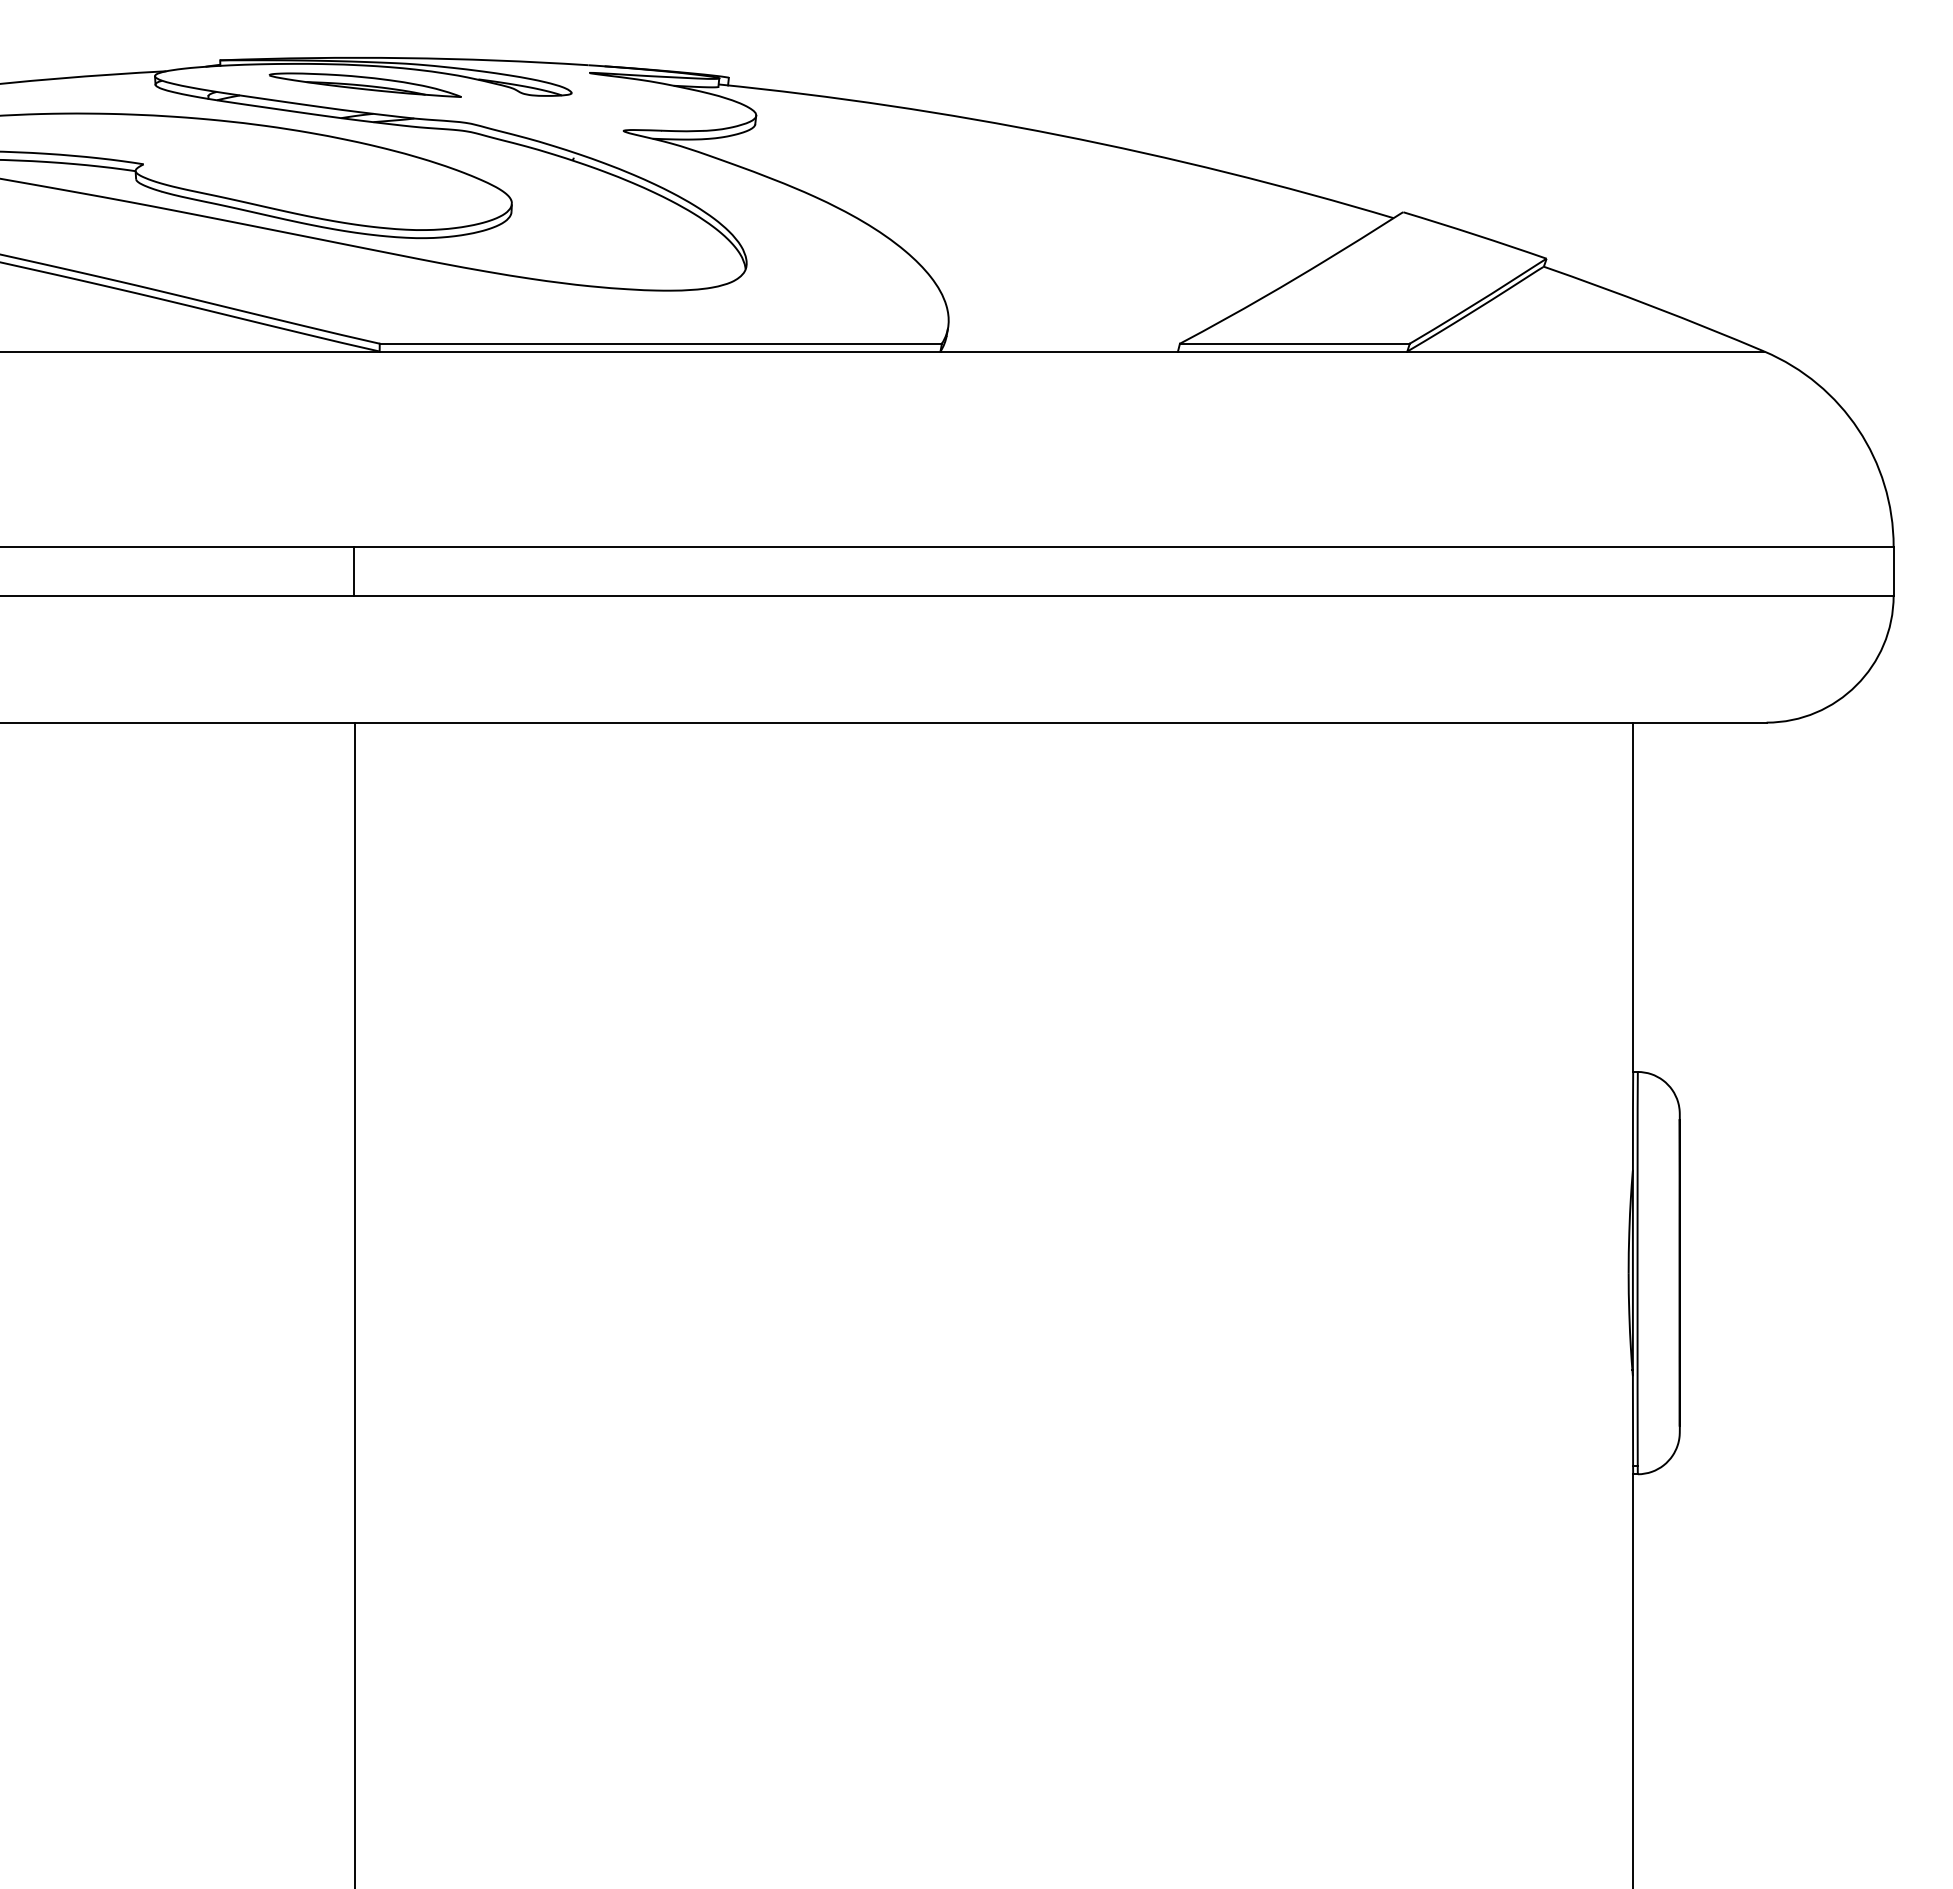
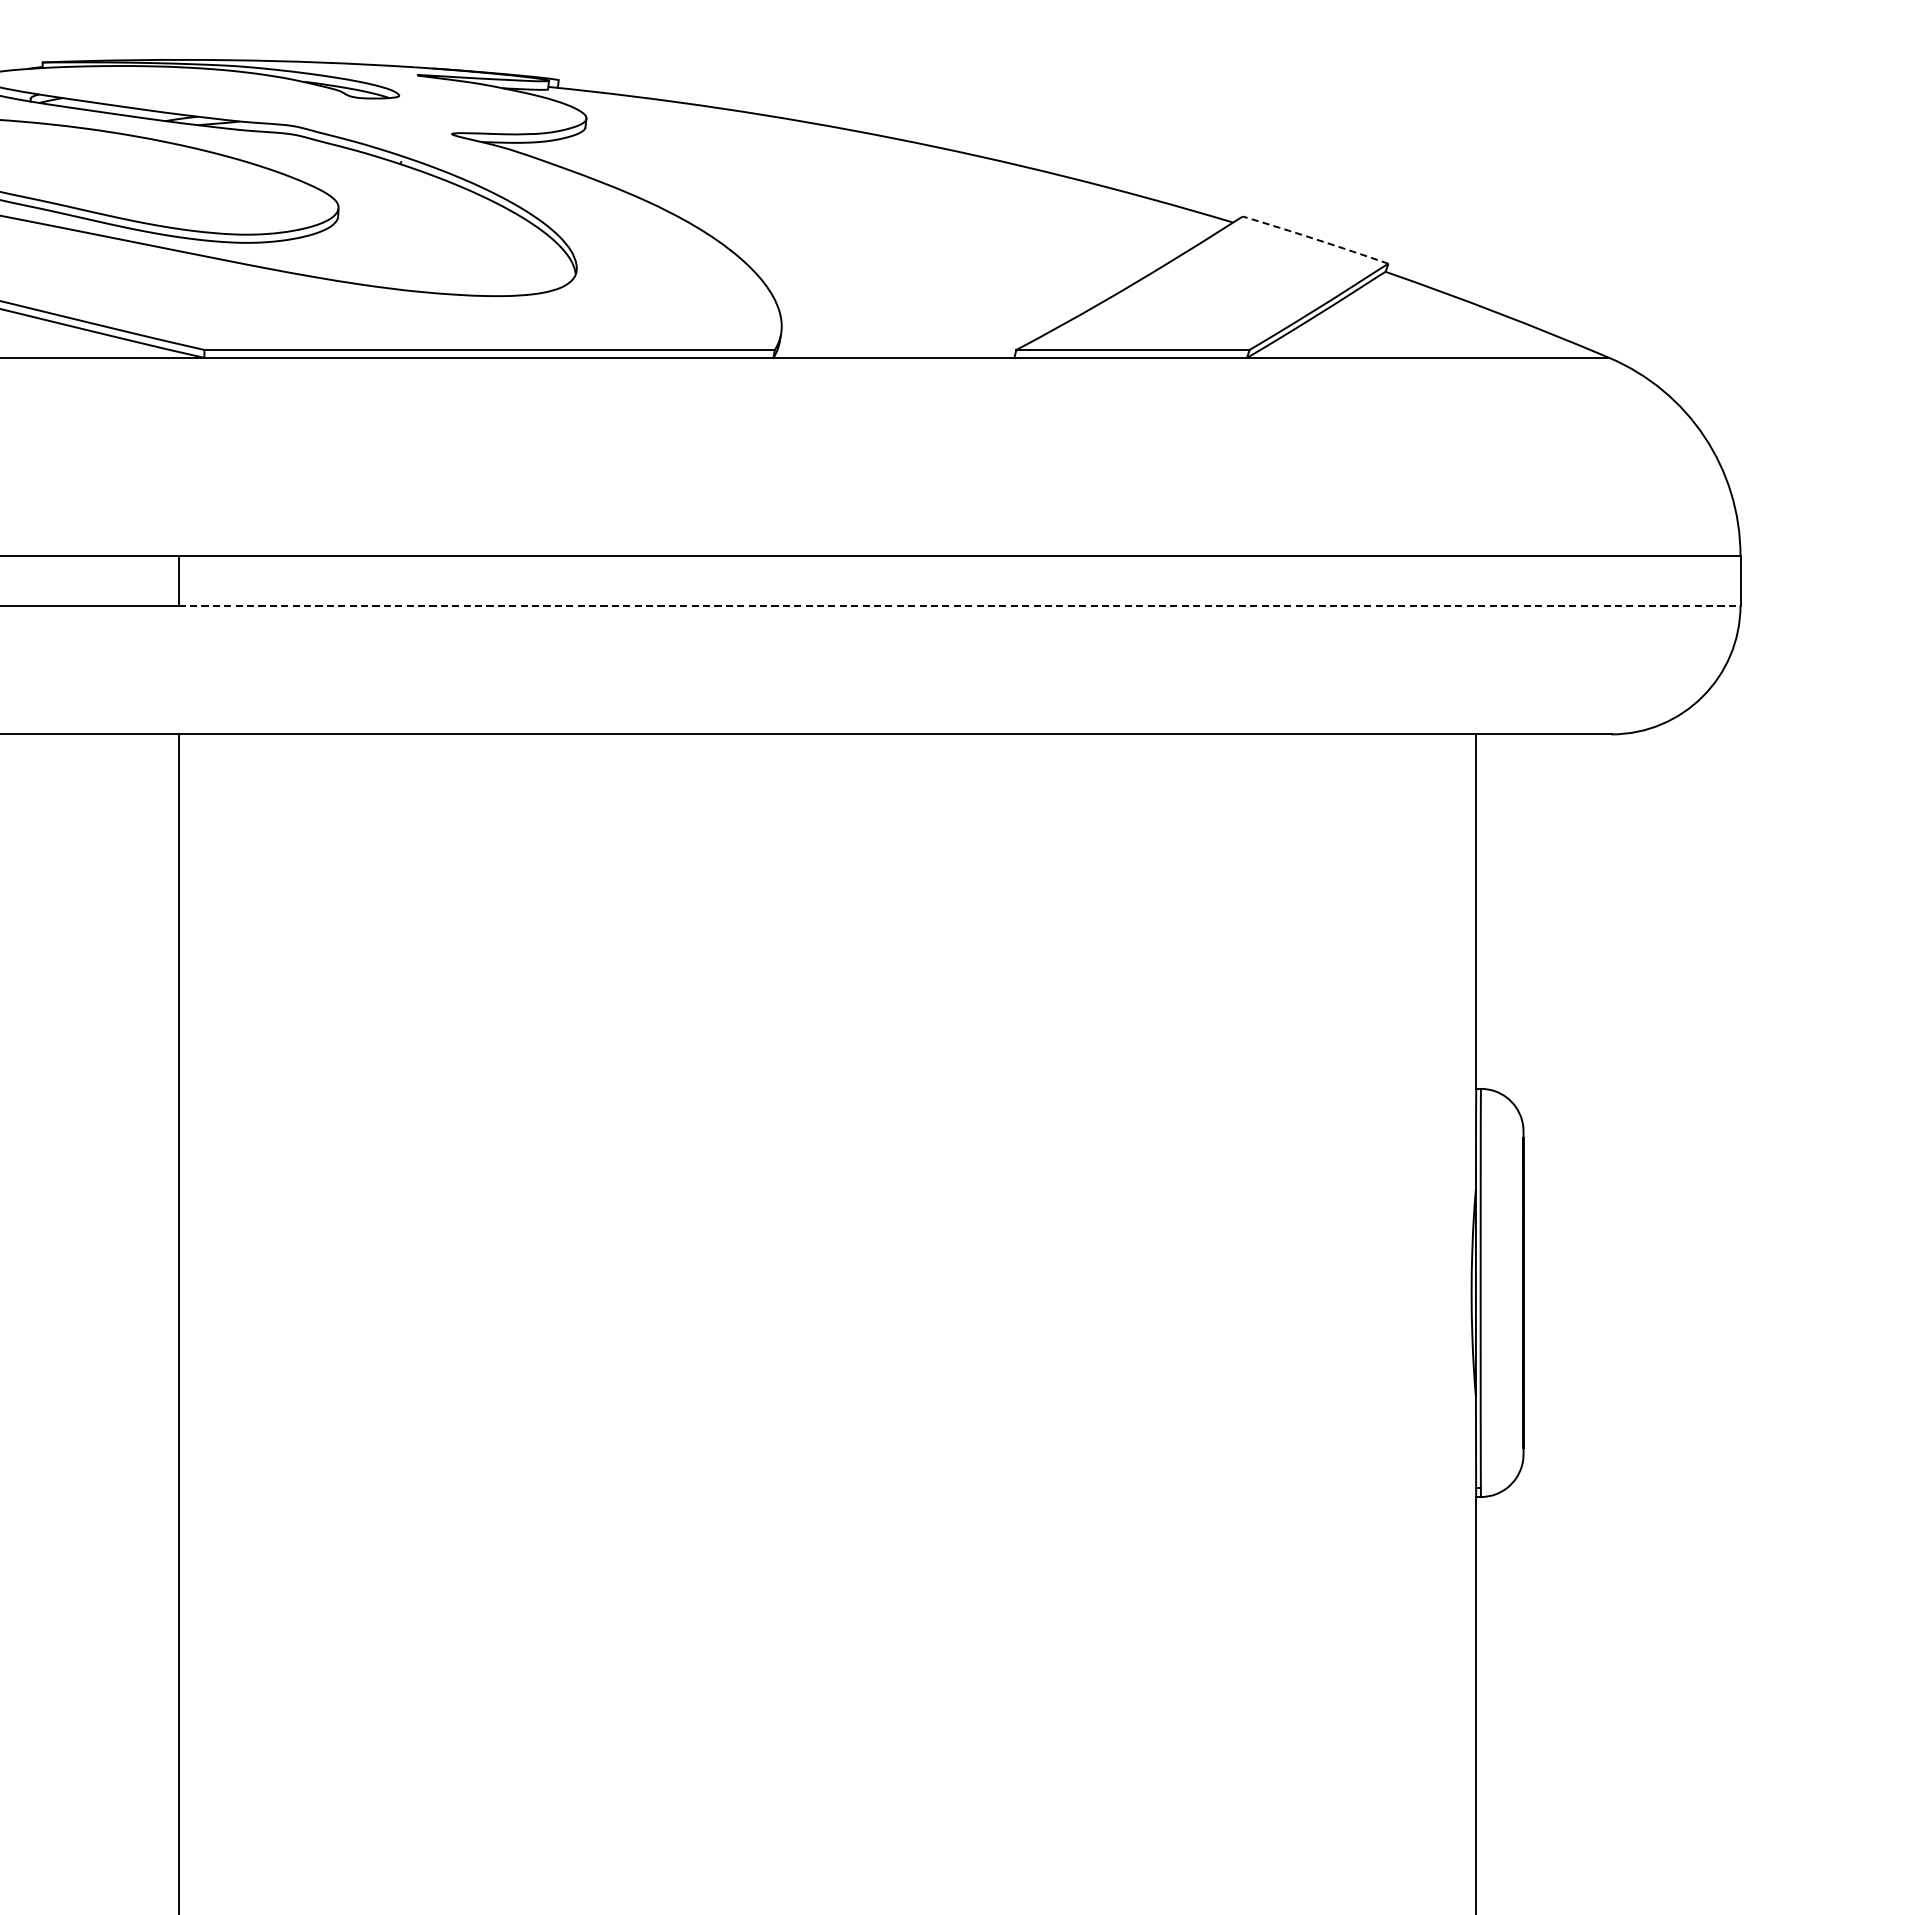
part: (364, 84) -> (189, 86), removed
arc: (1475, 234) -> (1316, 239), solid -> dashed
line: (1123, 595) -> (959, 605), solid -> dashed

